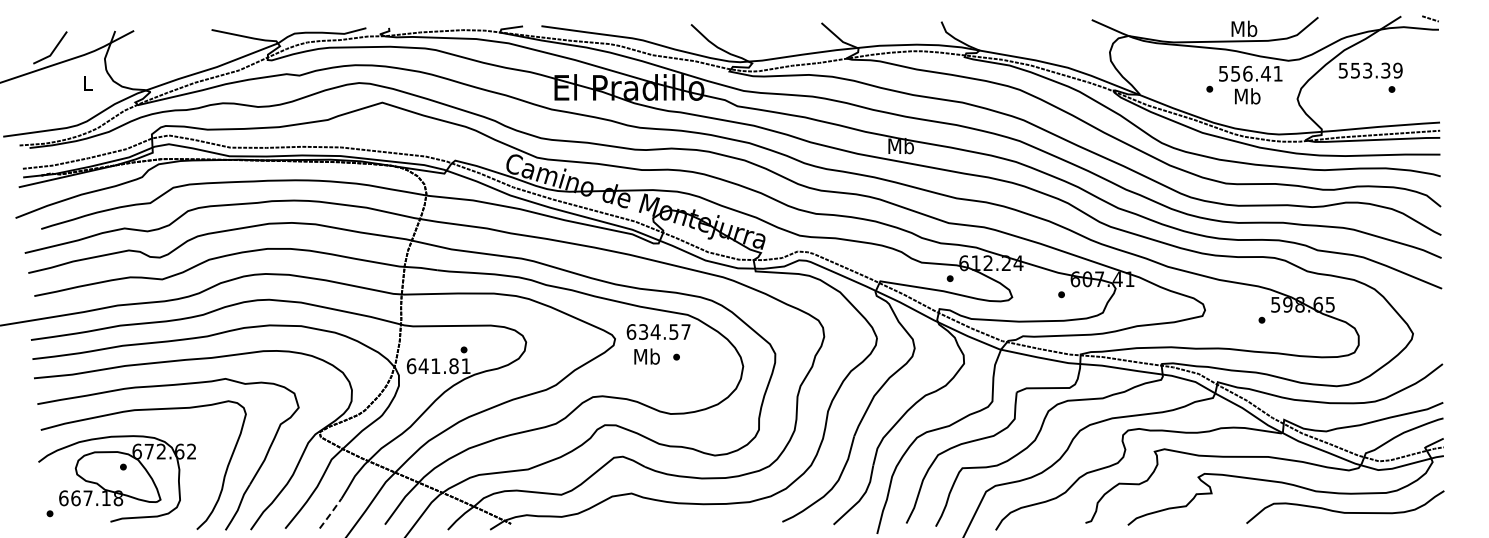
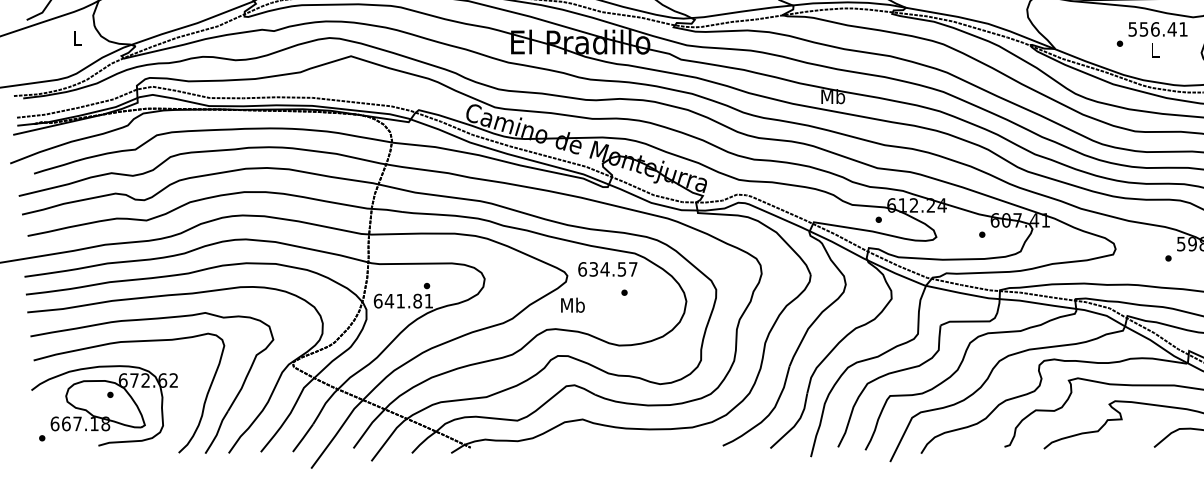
text: (1247, 96) -> (1155, 50), Mb -> L
text: (646, 356) -> (572, 305), moved
line: (330, 513) -> (302, 438), dashed -> solid

